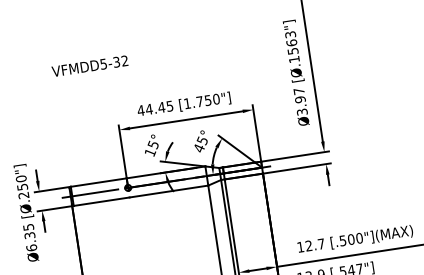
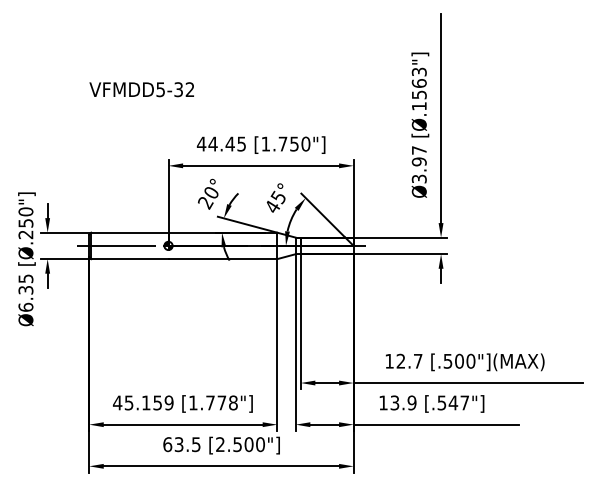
text: (89, 66) -> (141, 89), moved
text: (151, 148) -> (207, 197), 15° -> 20°

